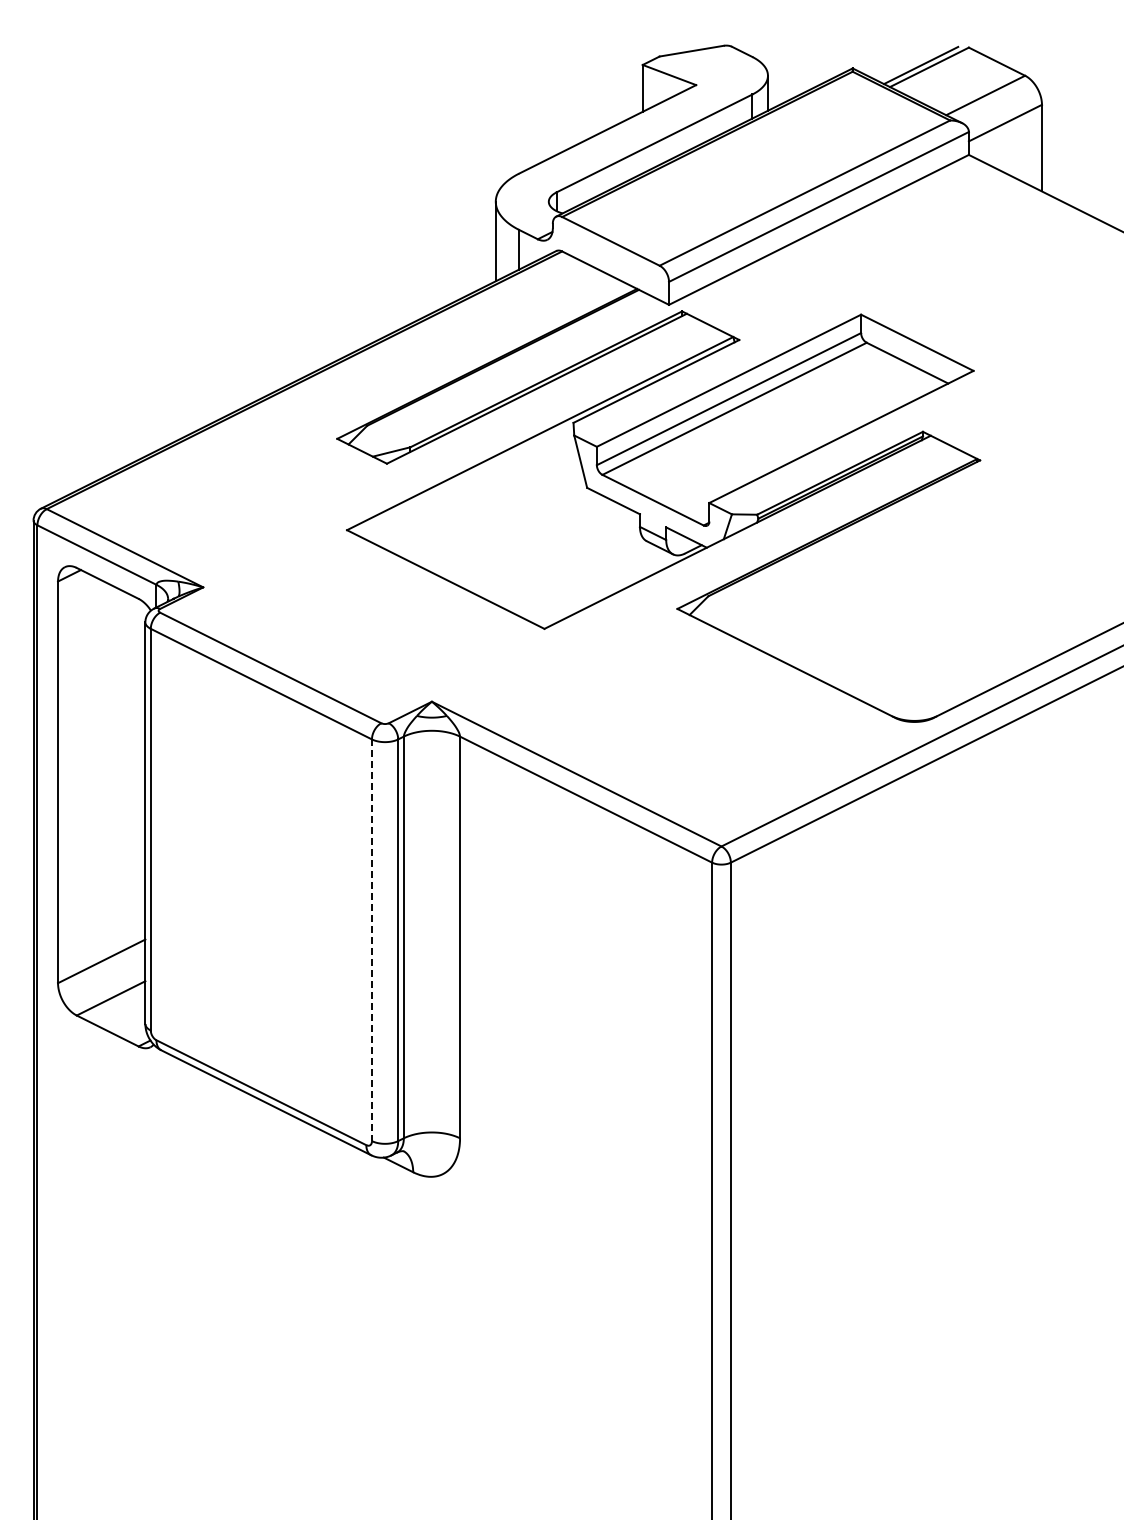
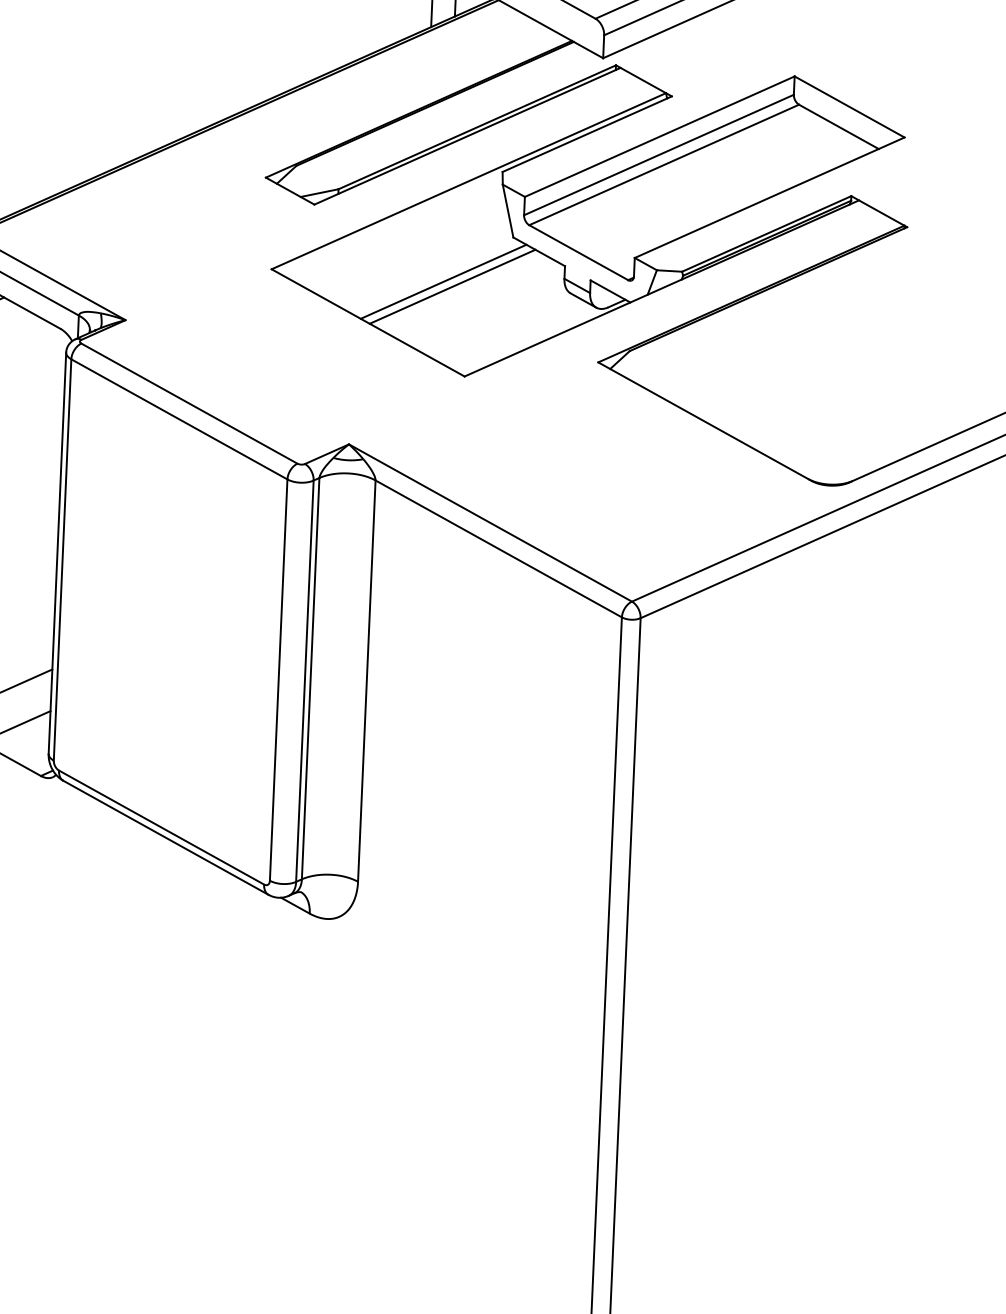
line: (519, 534) -> (443, 281), added
line: (528, 539) -> (452, 286), added
line: (371, 940) -> (278, 680), dashed -> solid

